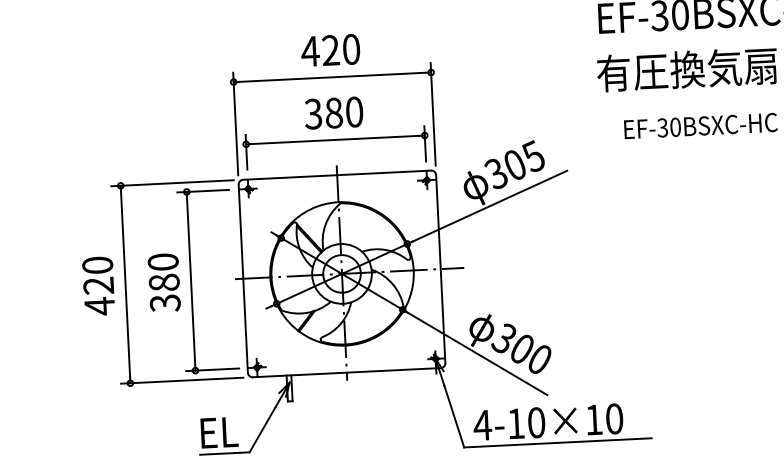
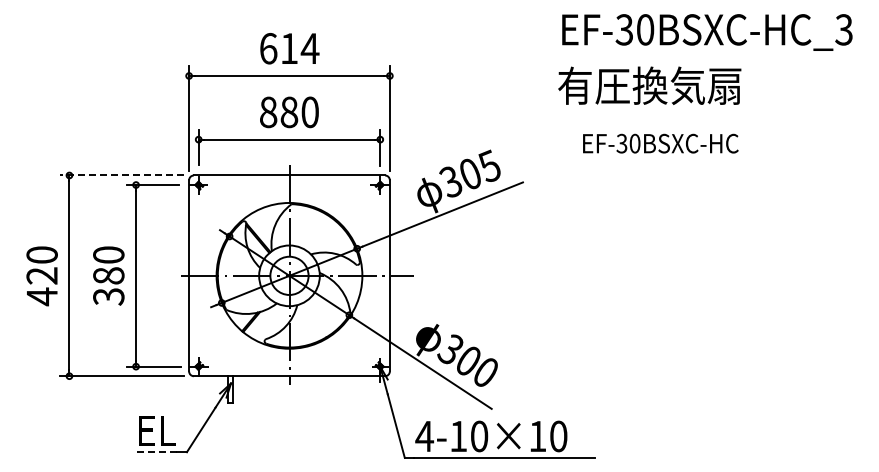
text: (331, 50) -> (289, 48), 420 -> 614
text: (313, 114) -> (268, 112), 380 -> 880
line: (171, 183) -> (121, 175), solid -> dashed
line: (219, 454) -> (156, 452), solid -> dashed

